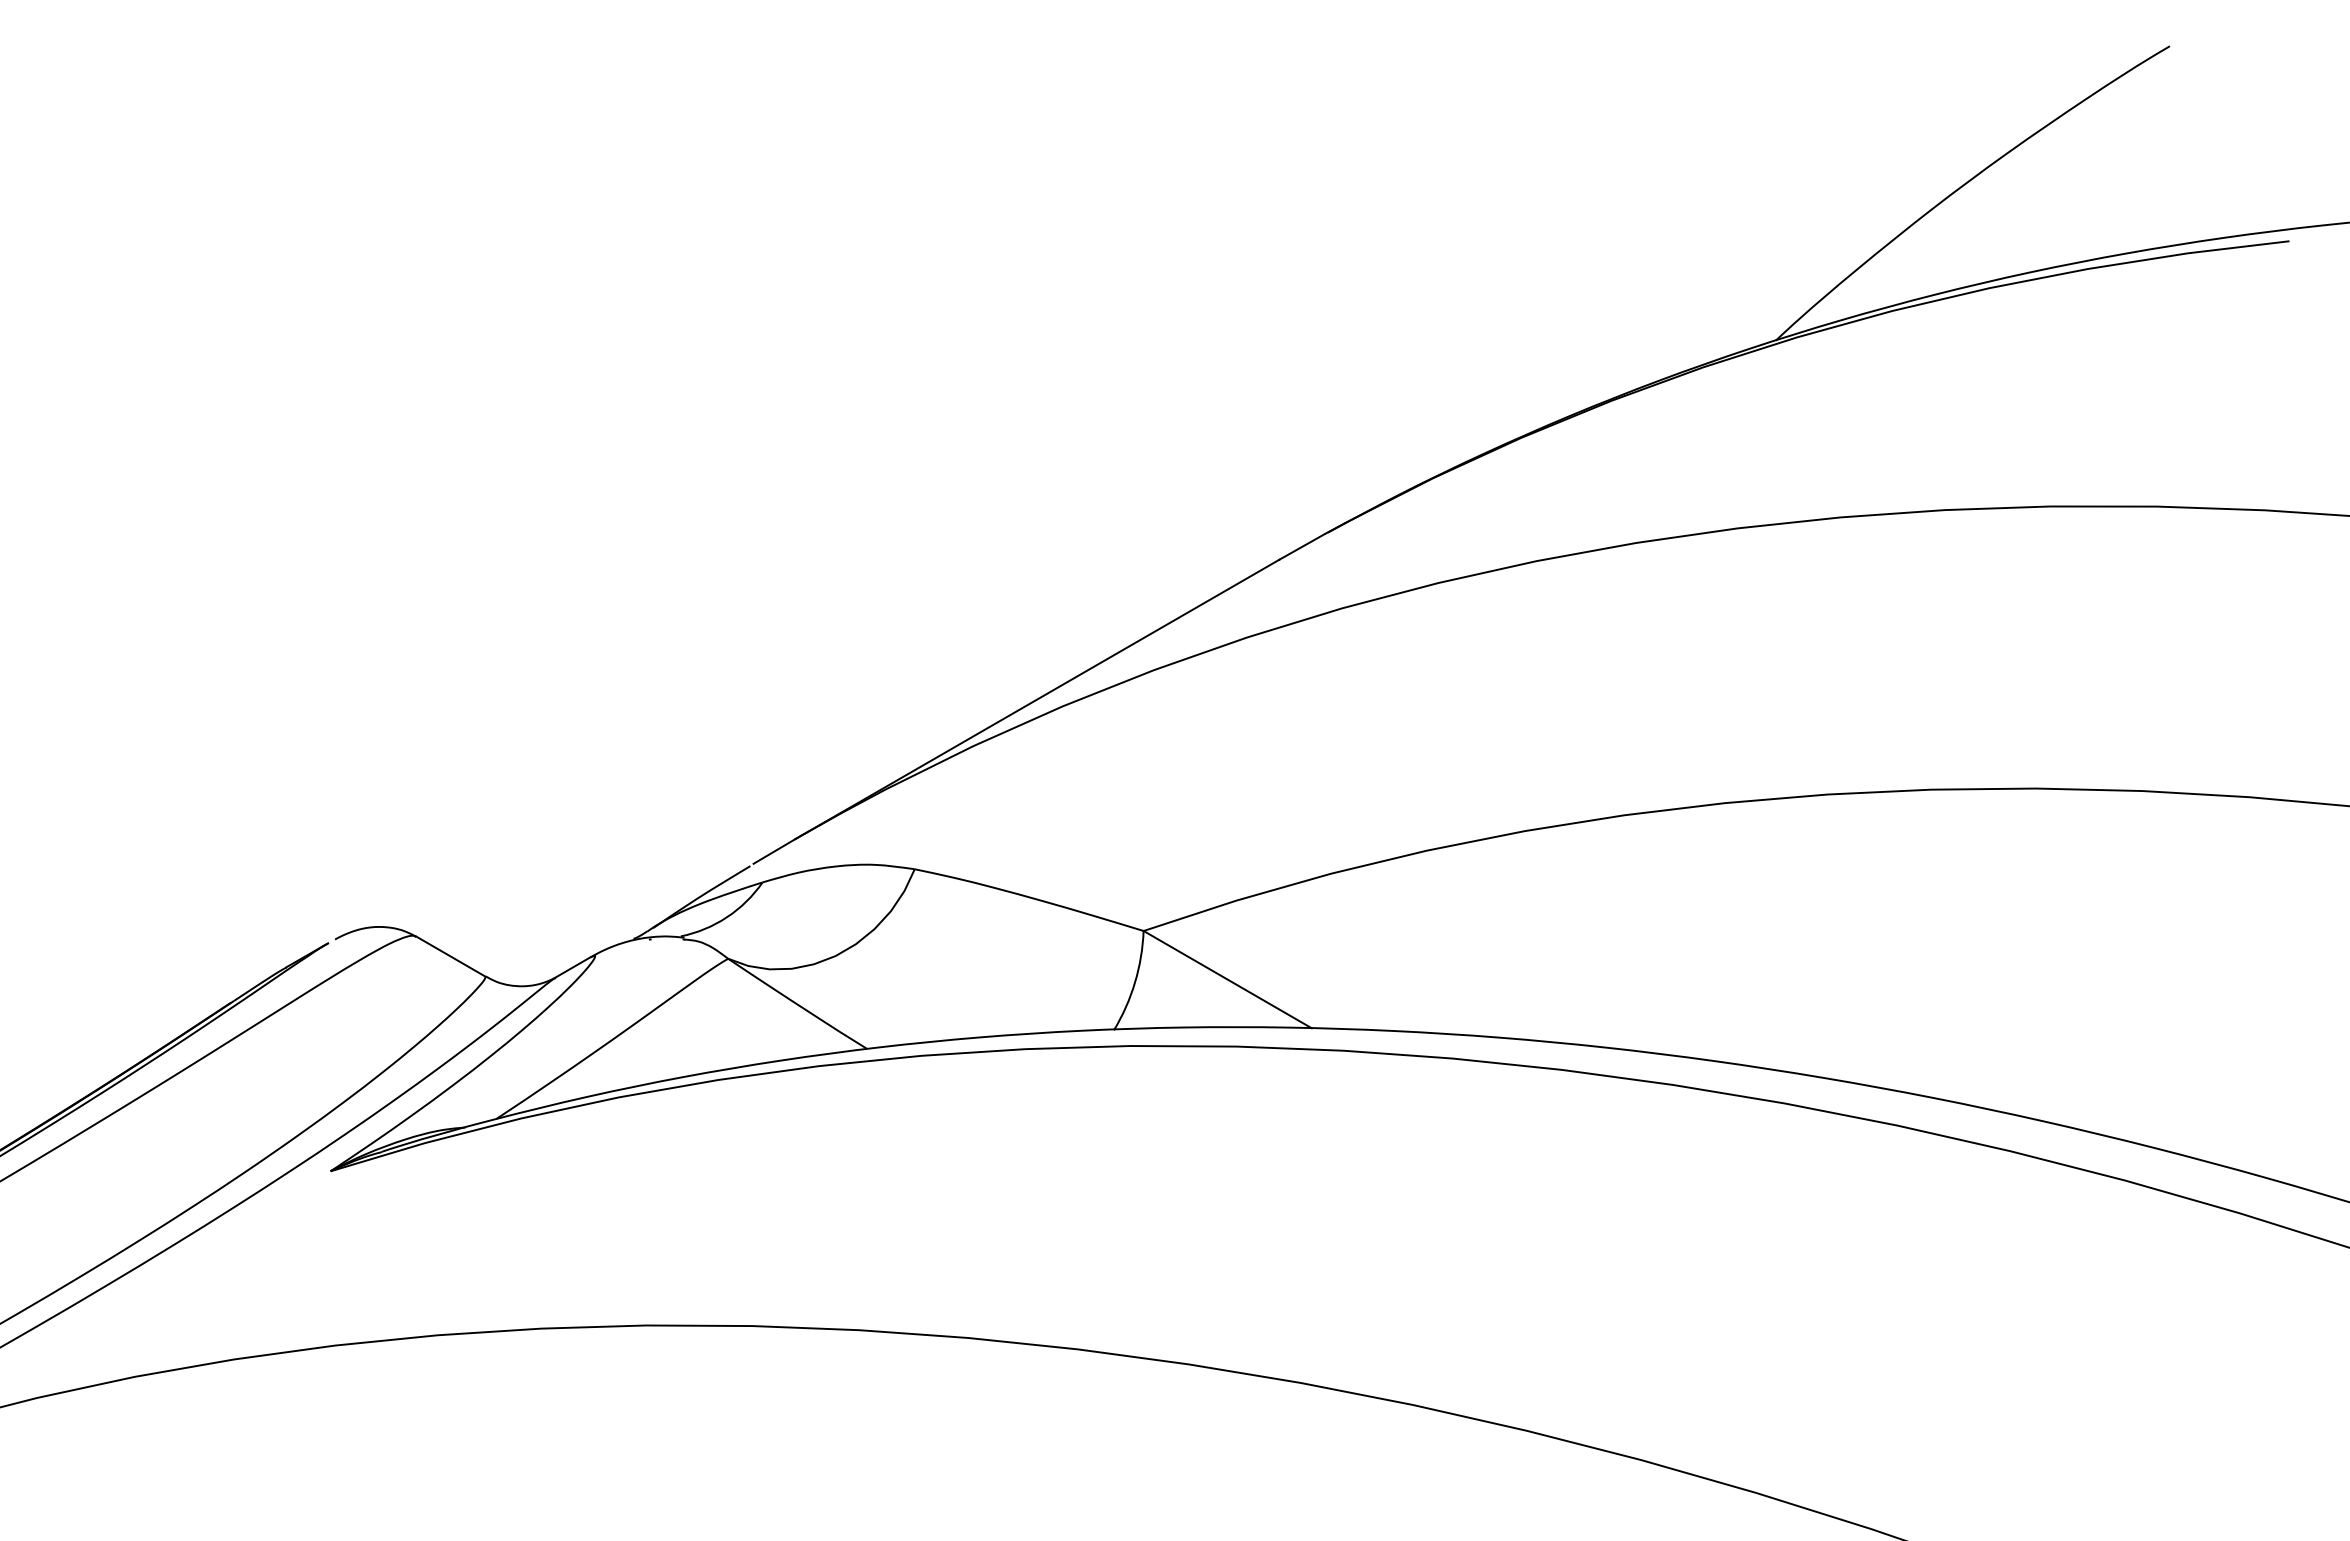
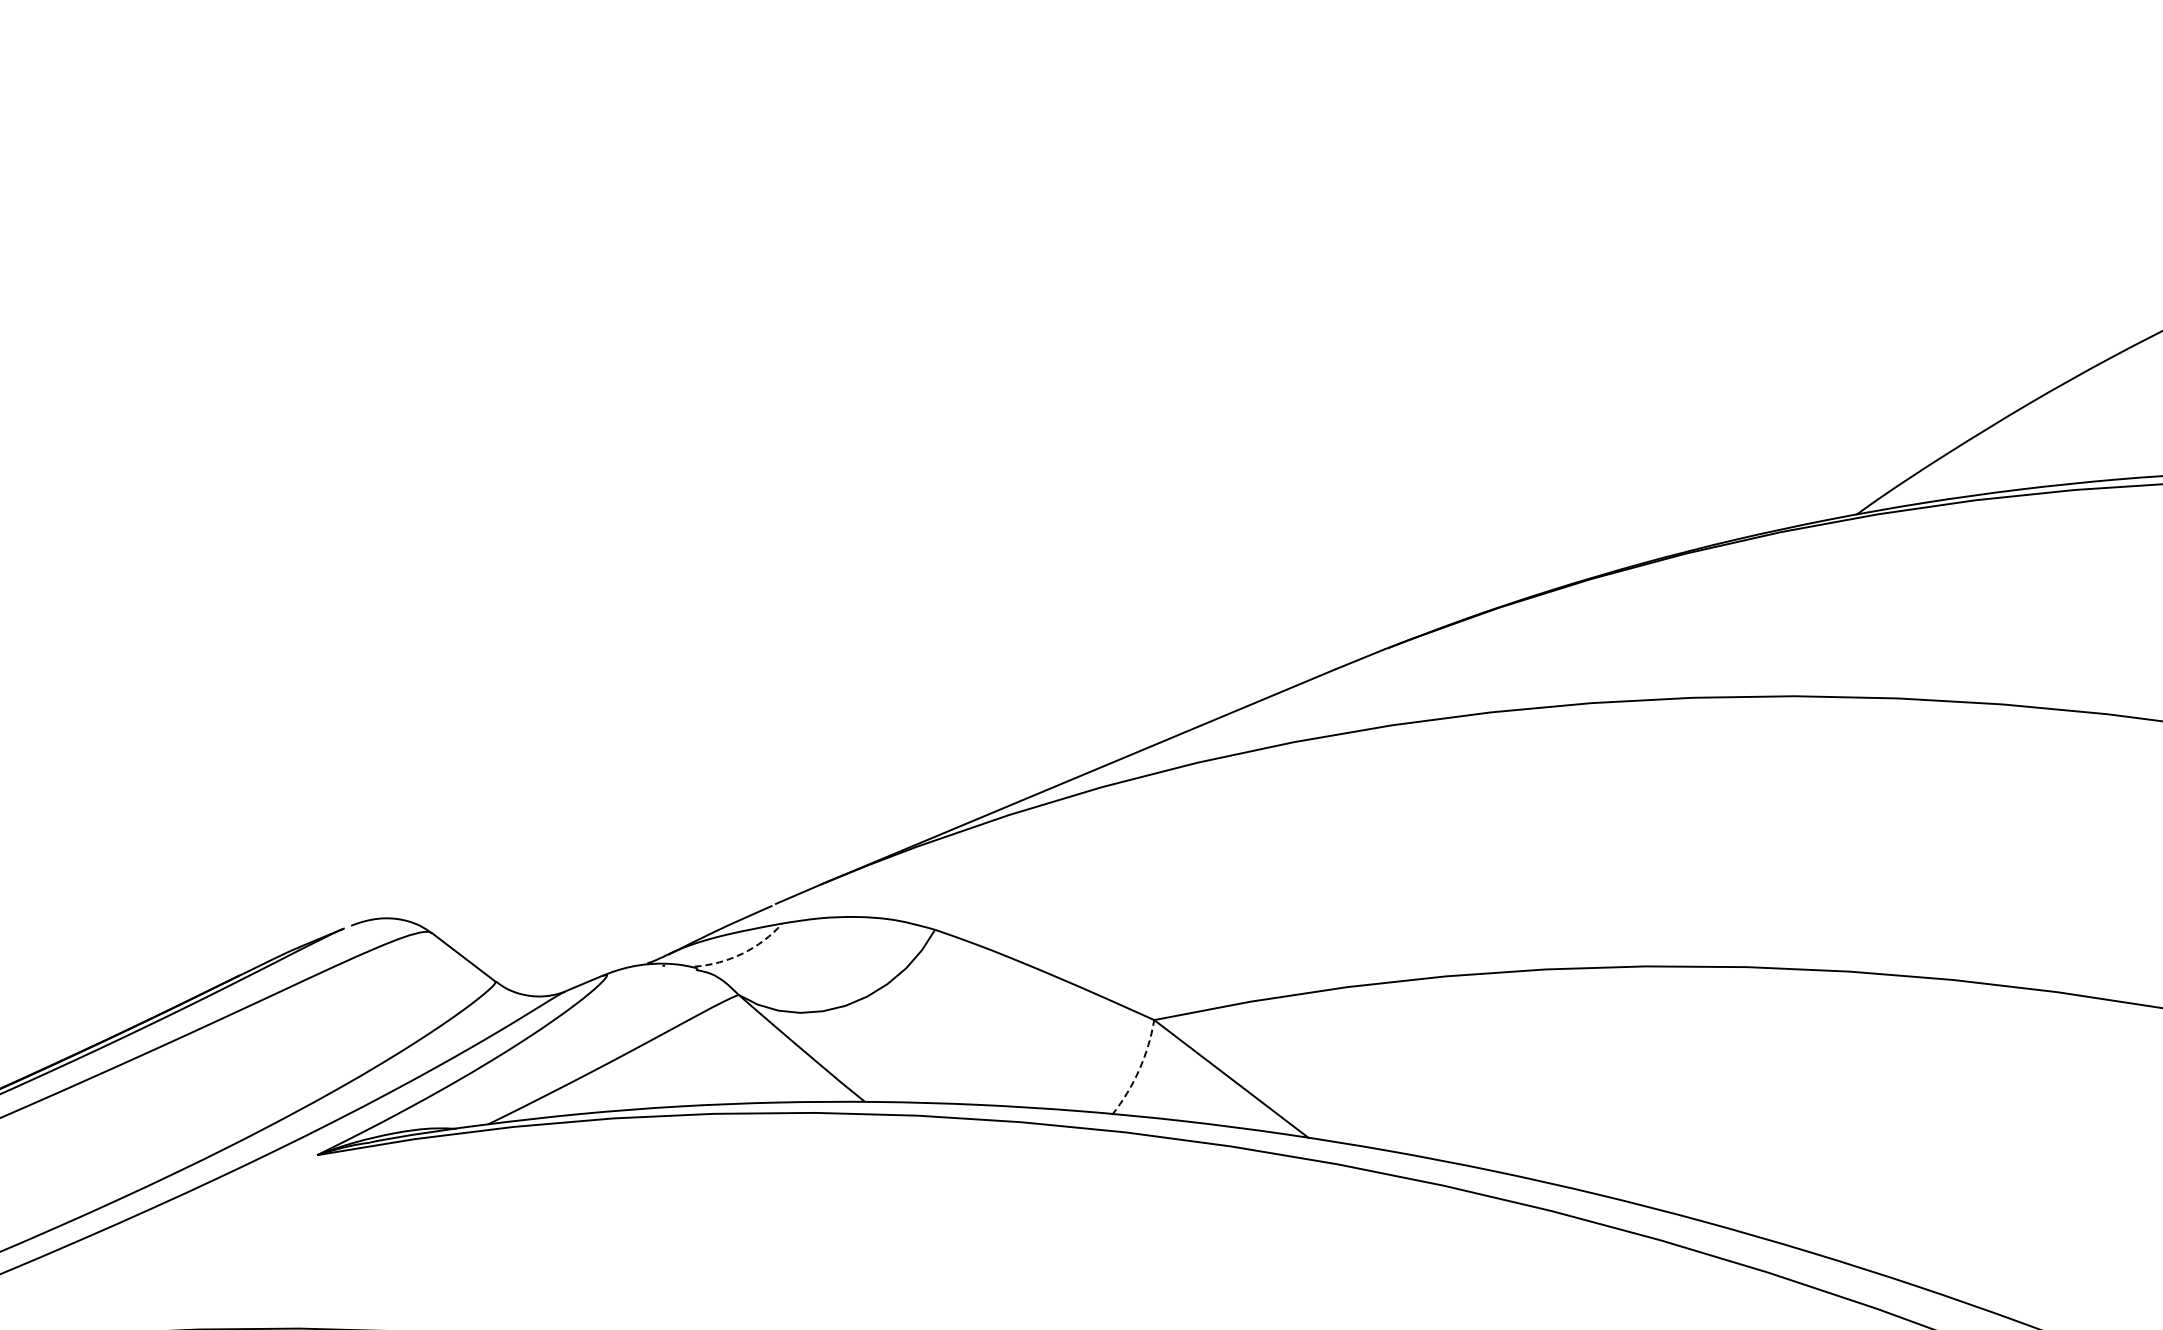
arc: (726, 917) -> (742, 953), solid -> dashed
arc: (1135, 982) -> (1139, 1070), solid -> dashed

